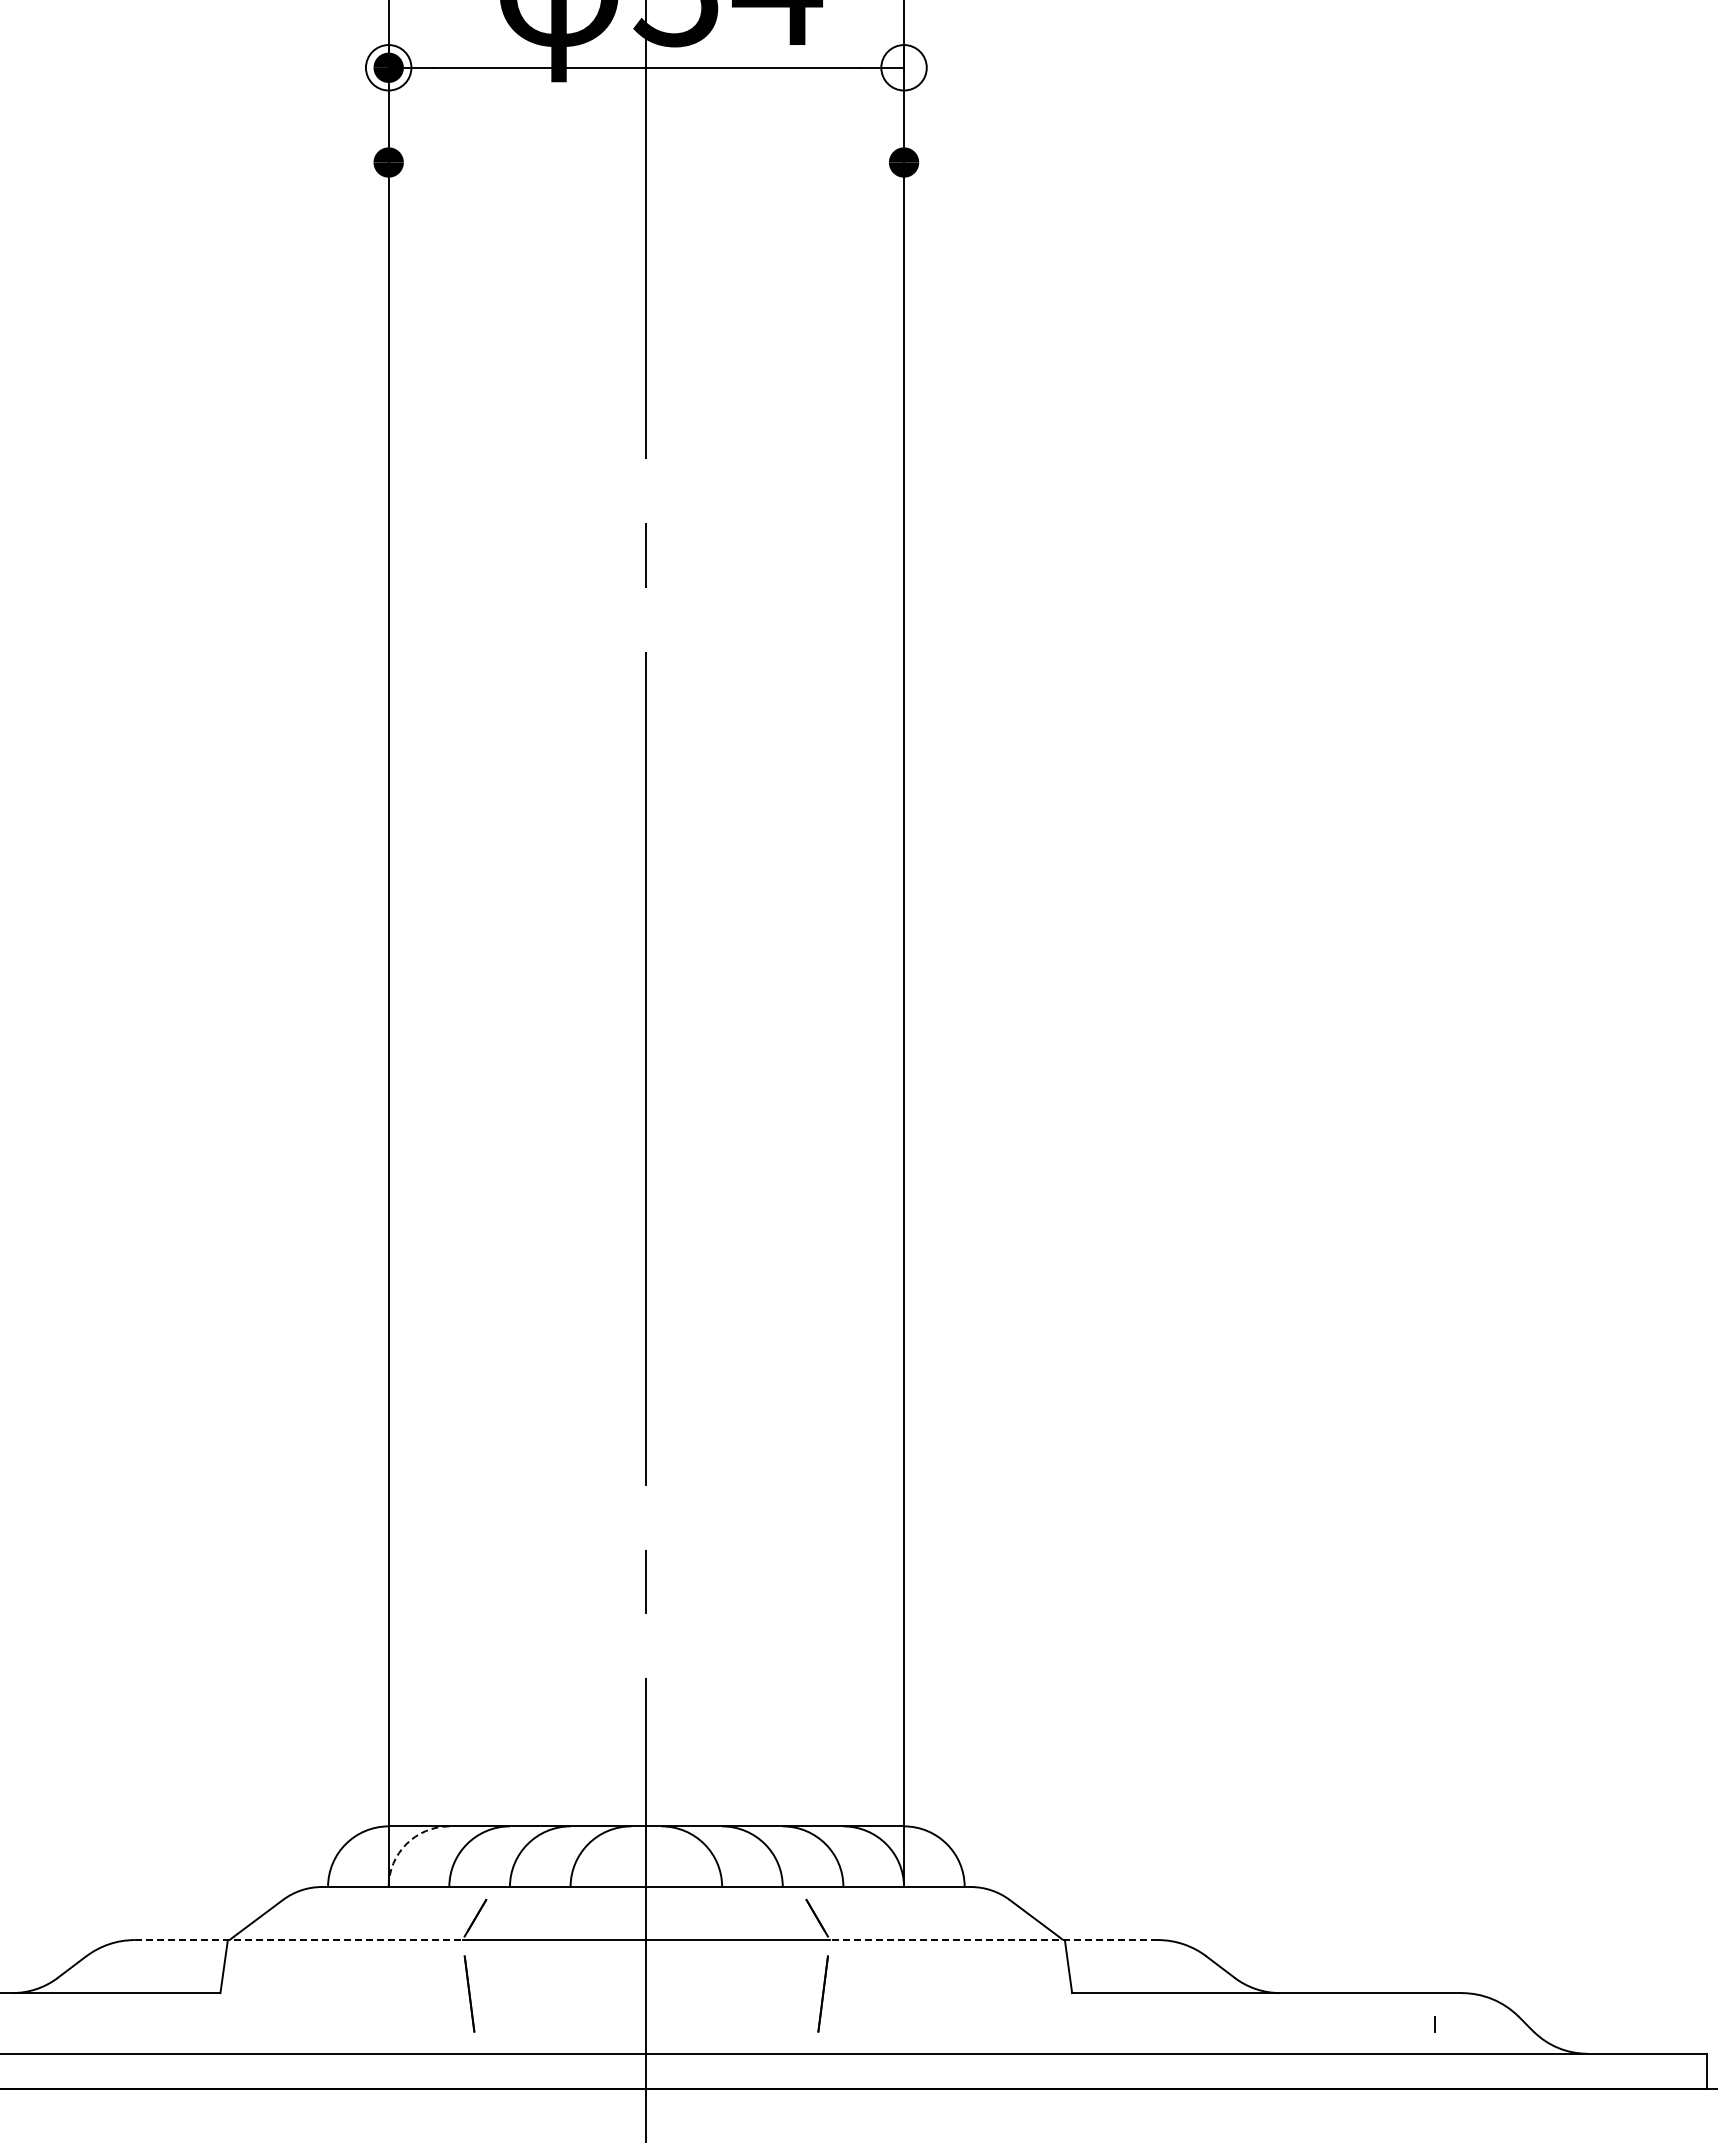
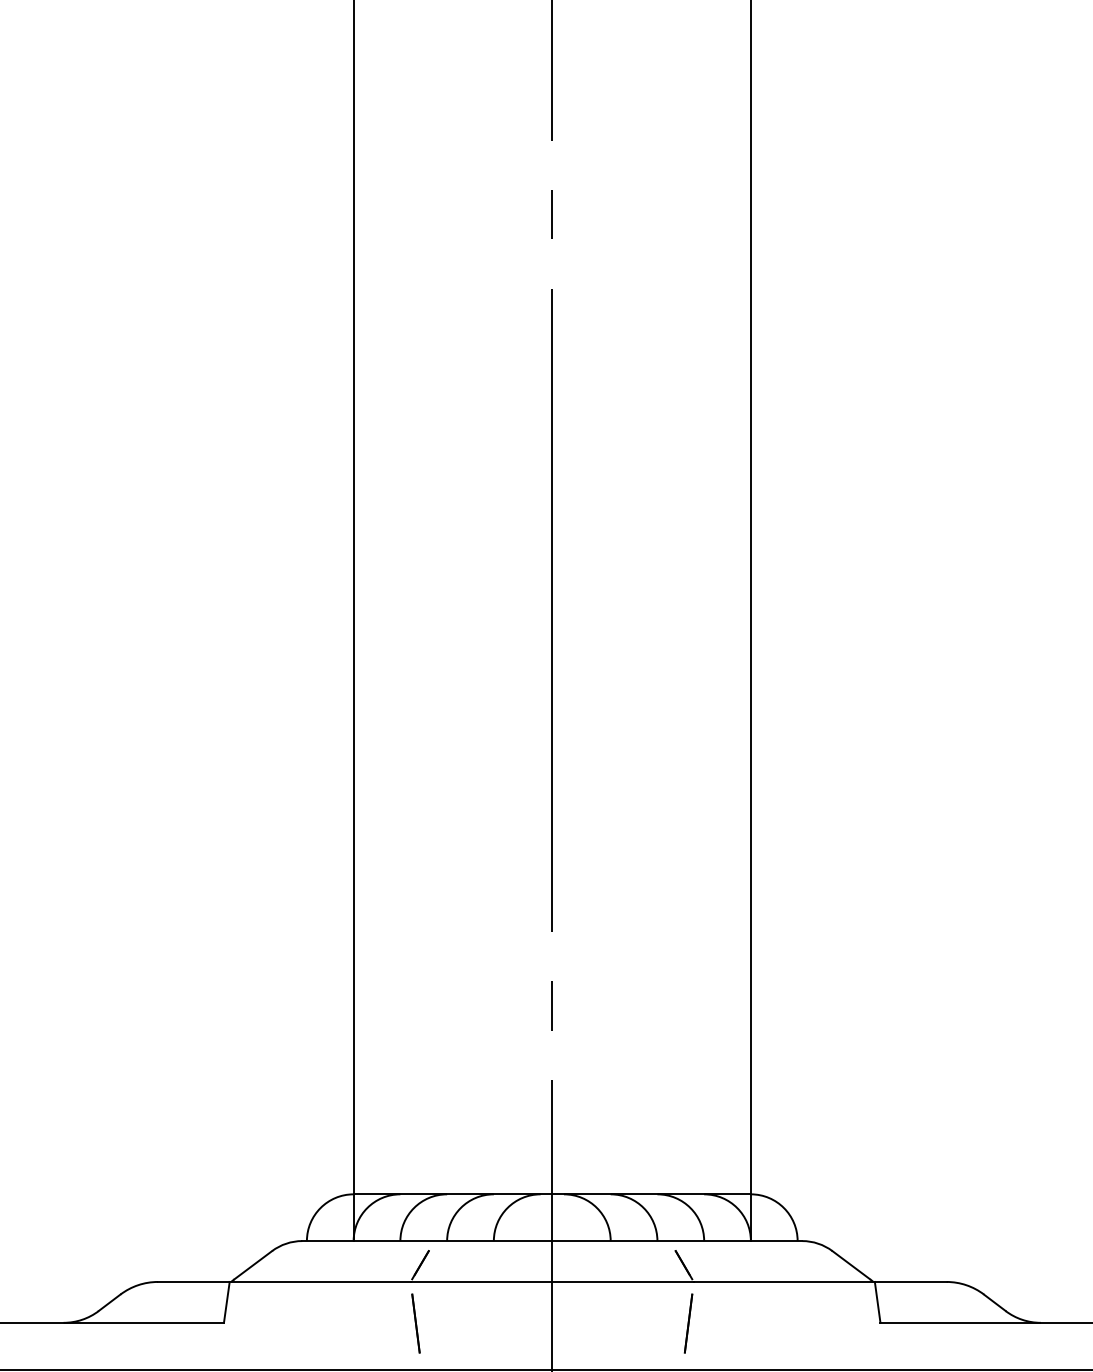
arc: (406, 1844) -> (367, 1208), dashed -> solid
line: (298, 1940) -> (284, 1282), dashed -> solid
line: (994, 1940) -> (820, 1282), dashed -> solid

